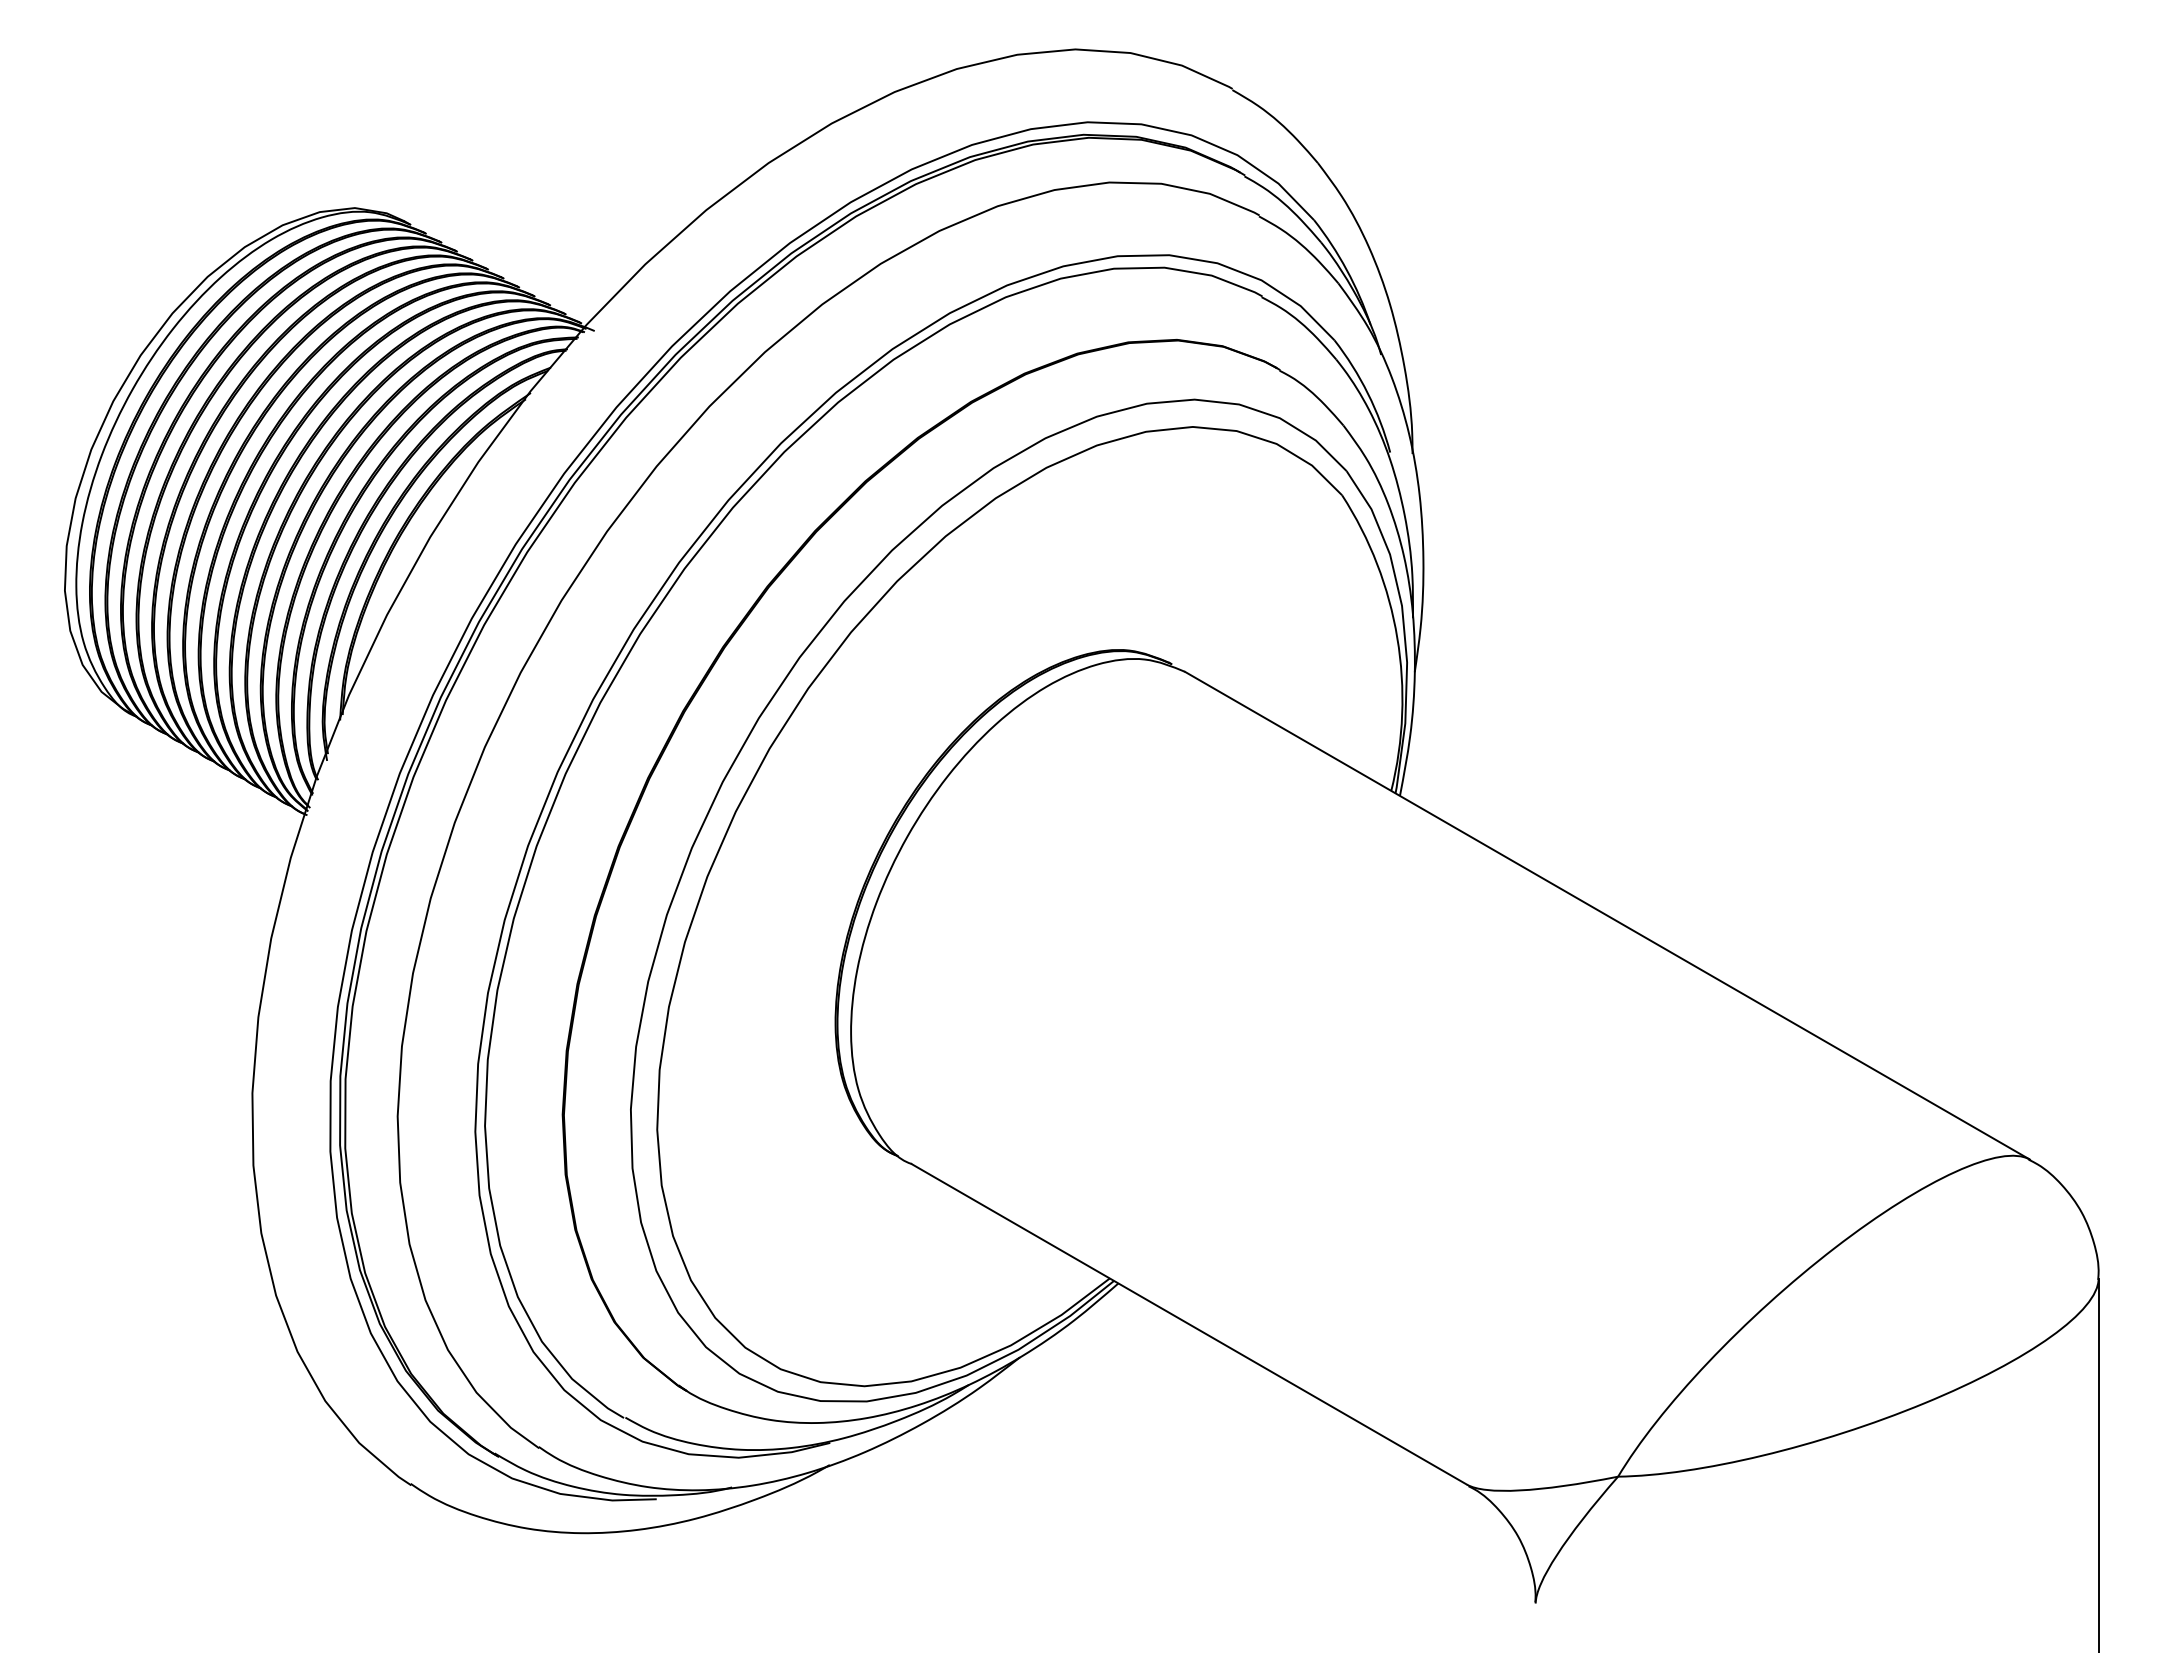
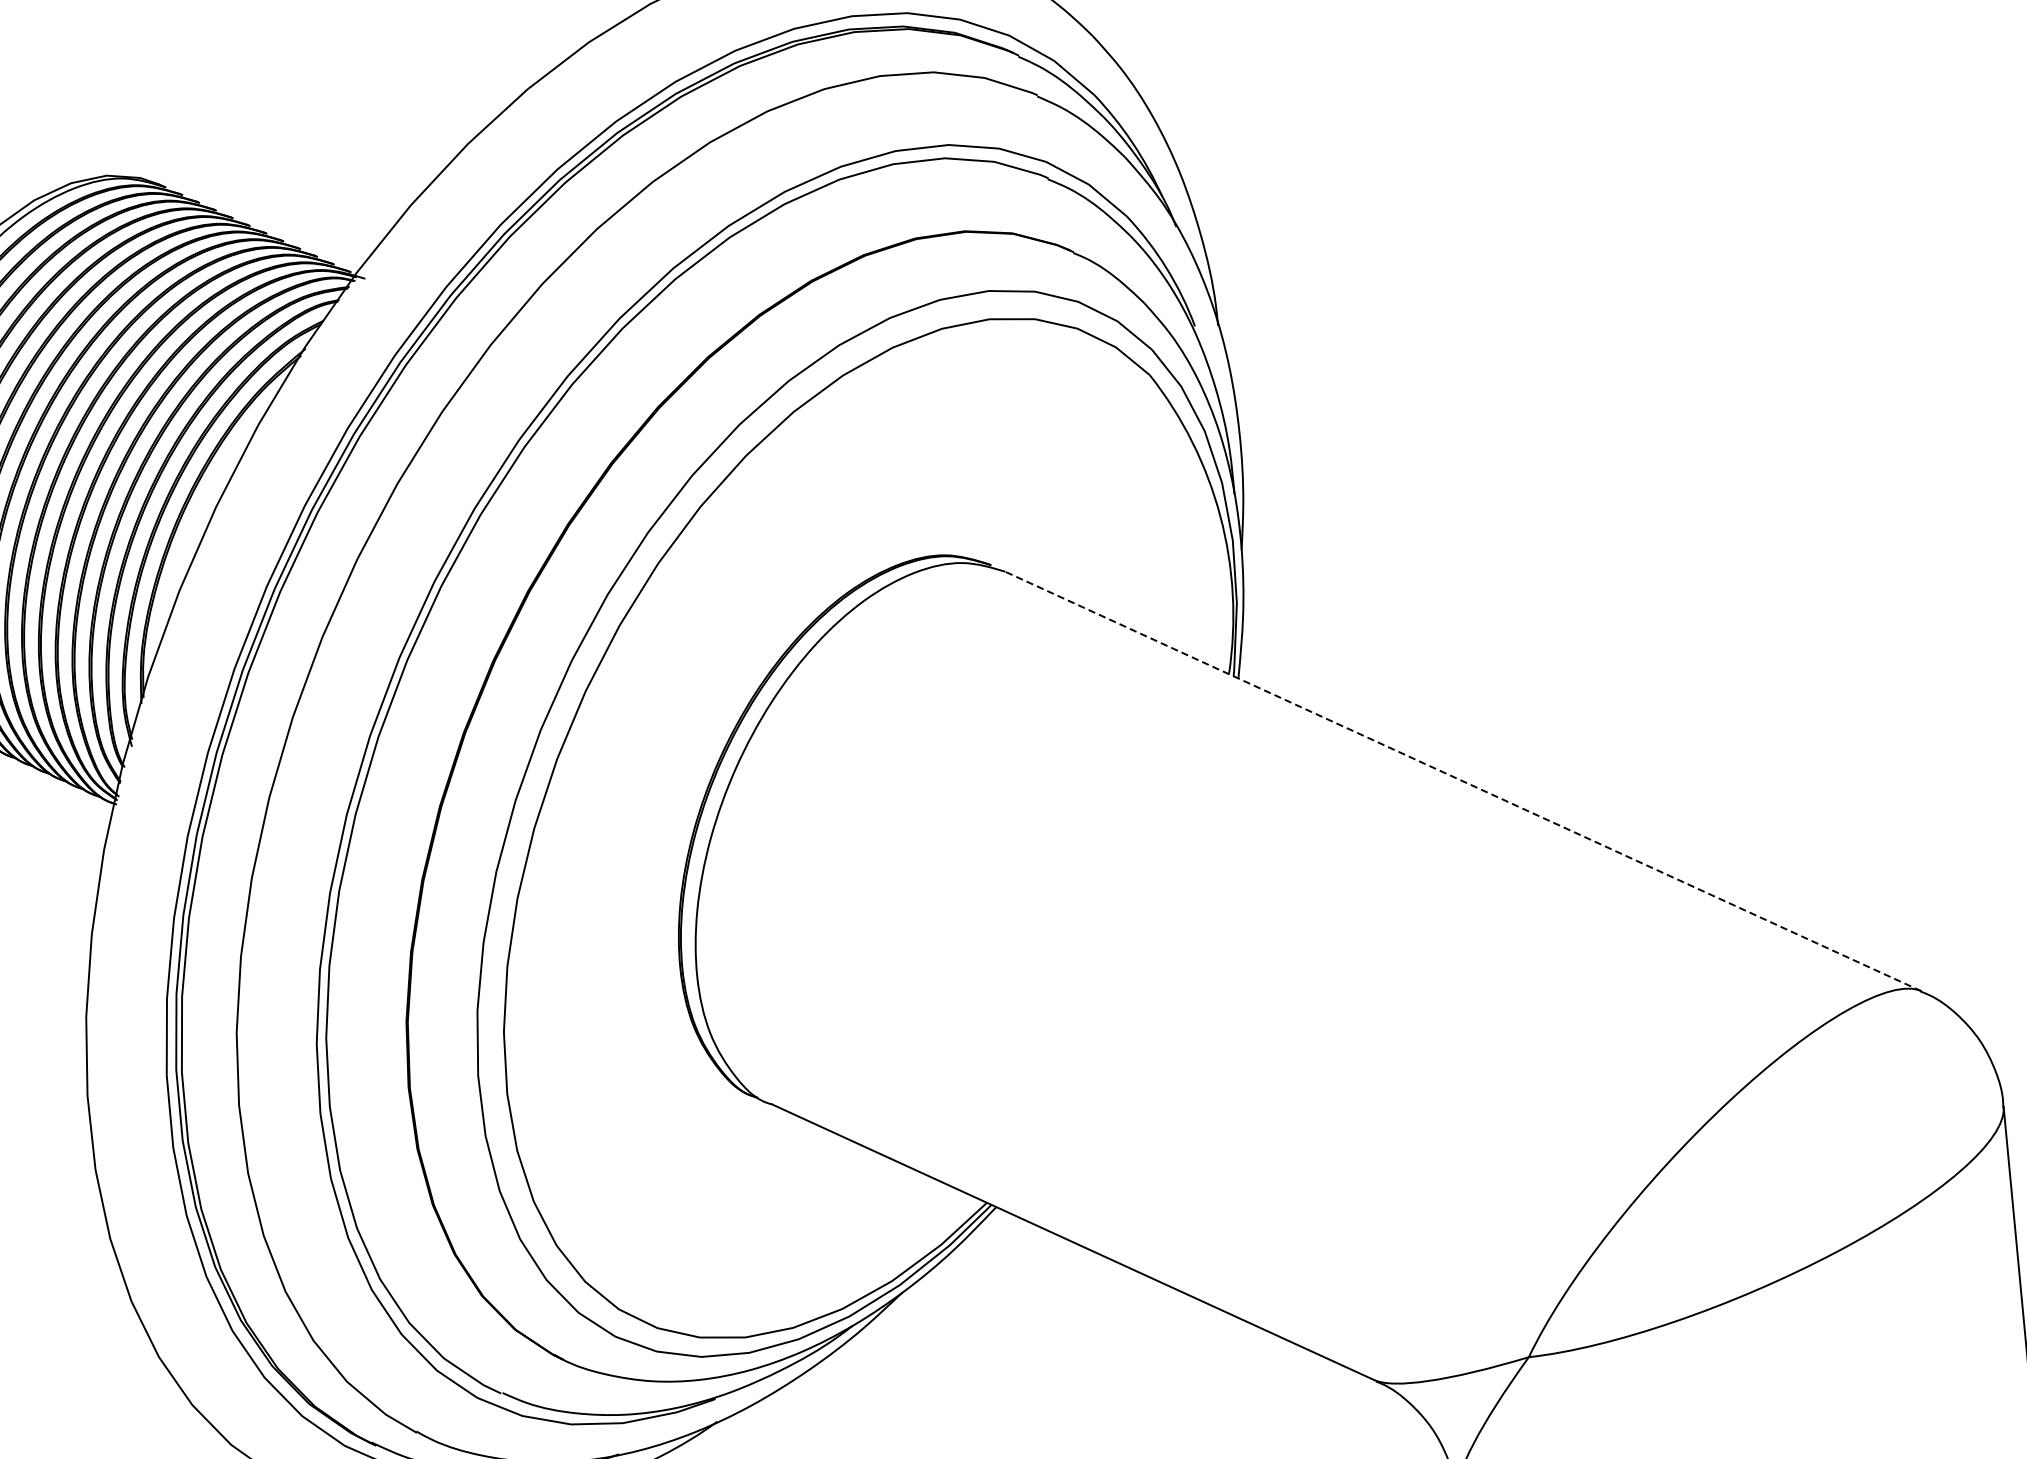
line: (1607, 915) -> (1463, 781), solid -> dashed

